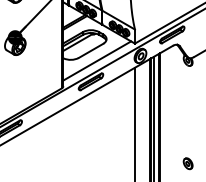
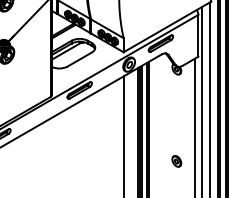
line: (96, 60) -> (85, 69), removed
part: (187, 163) -> (176, 161), moved

